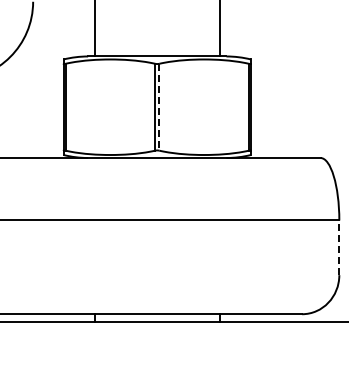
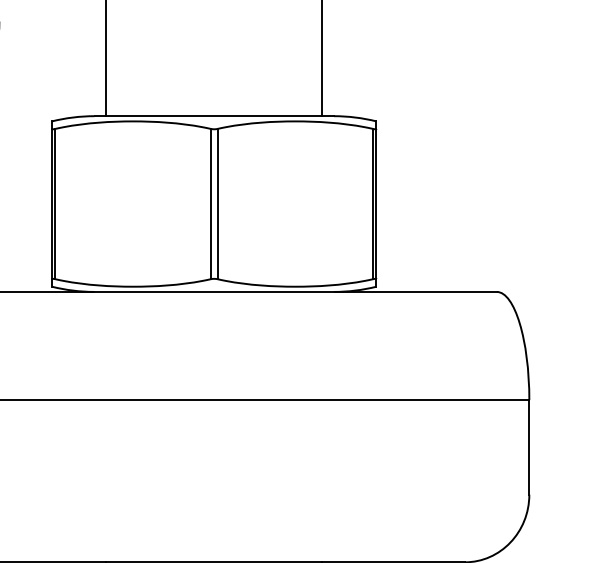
line: (159, 107) -> (218, 204), dashed -> solid
line: (339, 247) -> (529, 446), dashed -> solid

